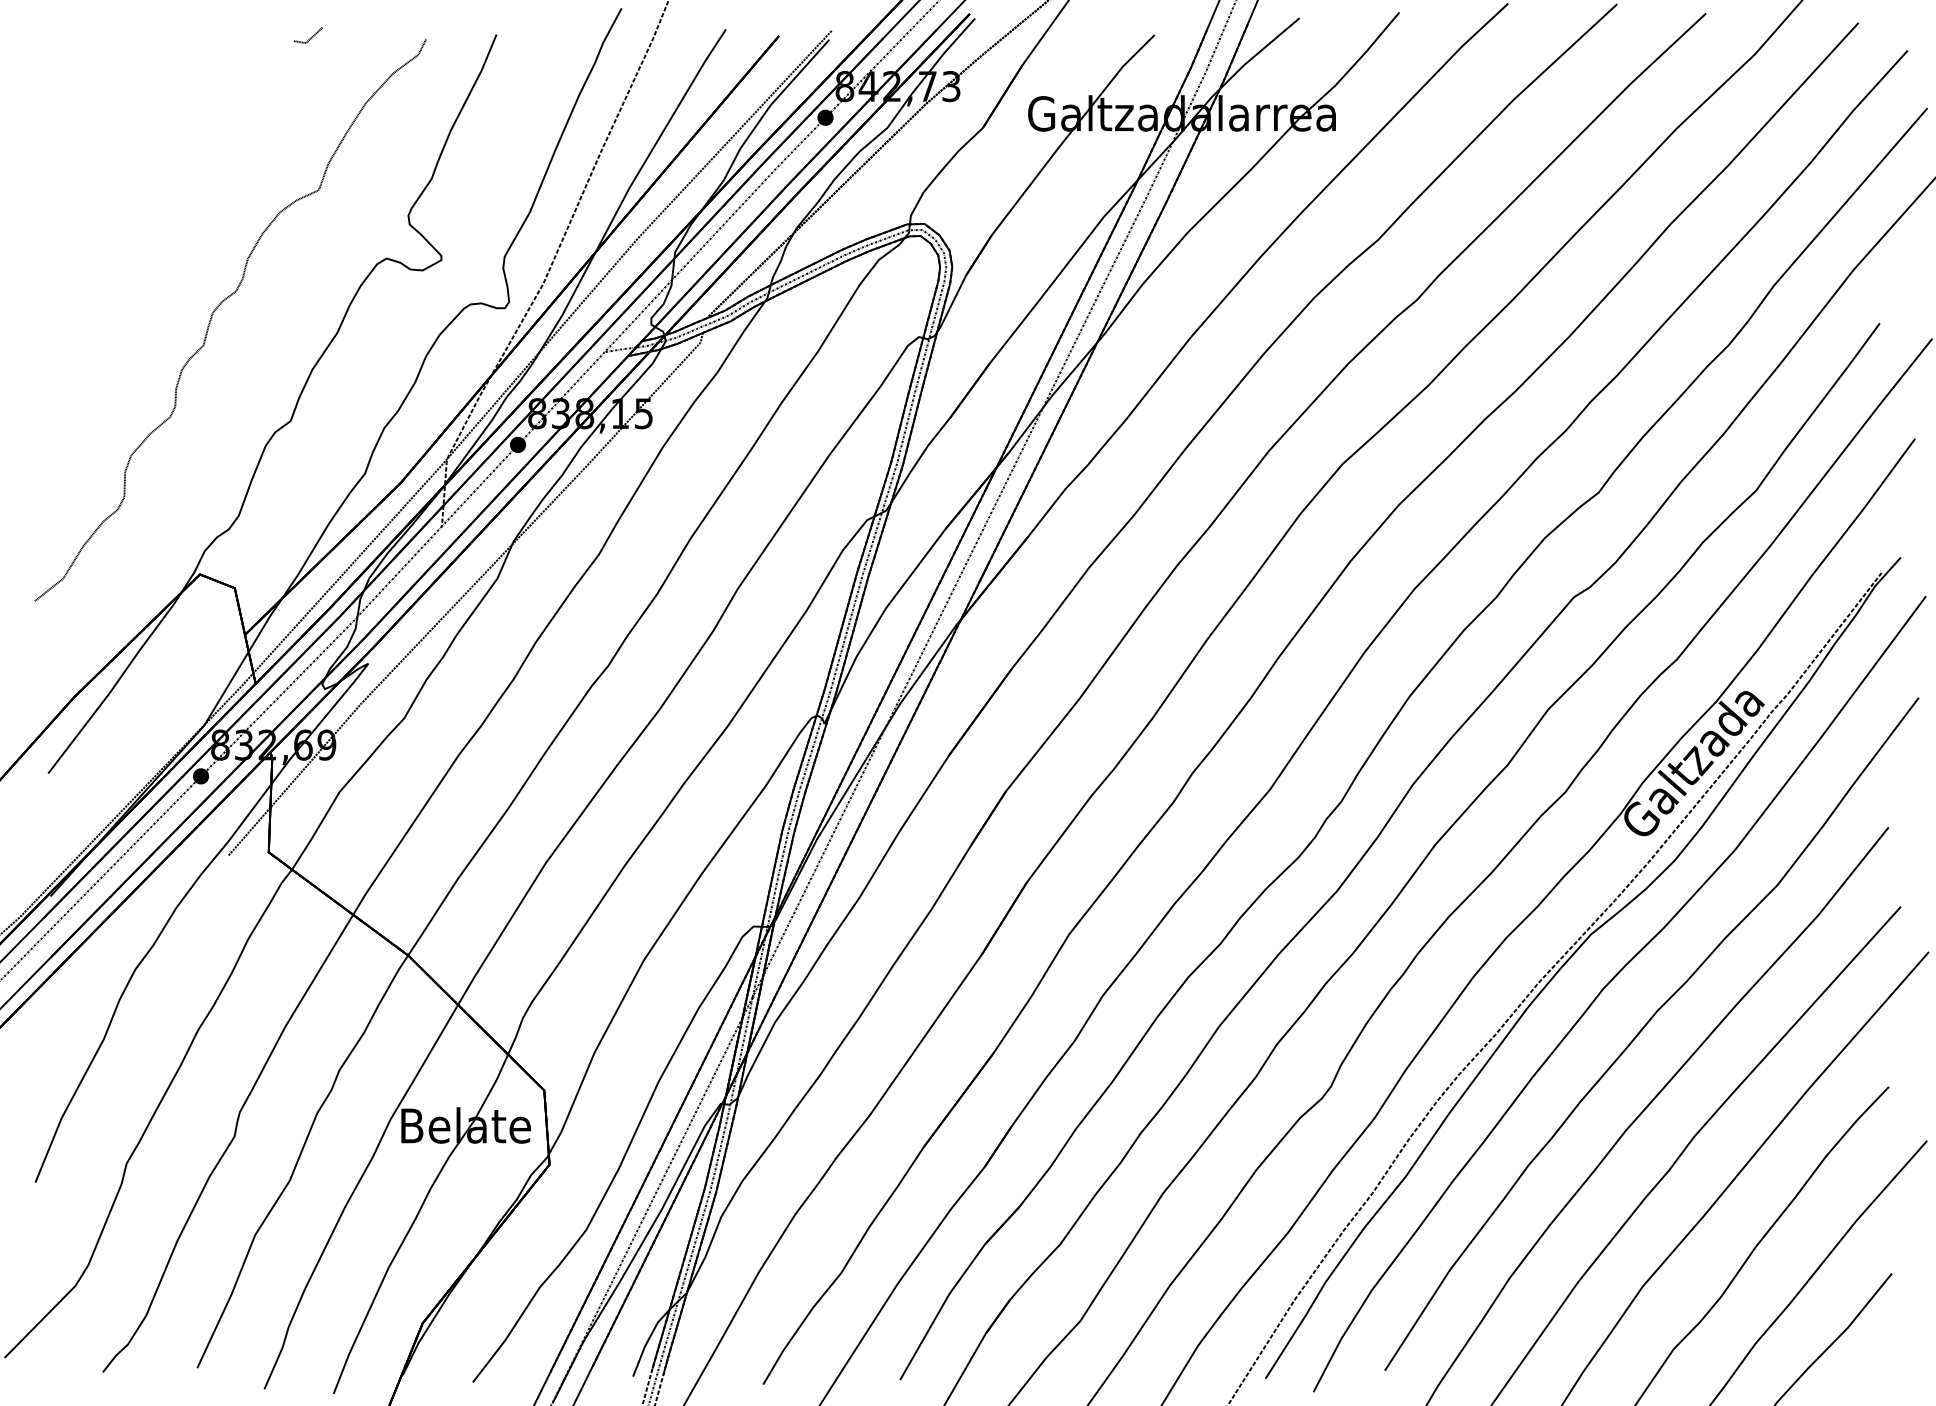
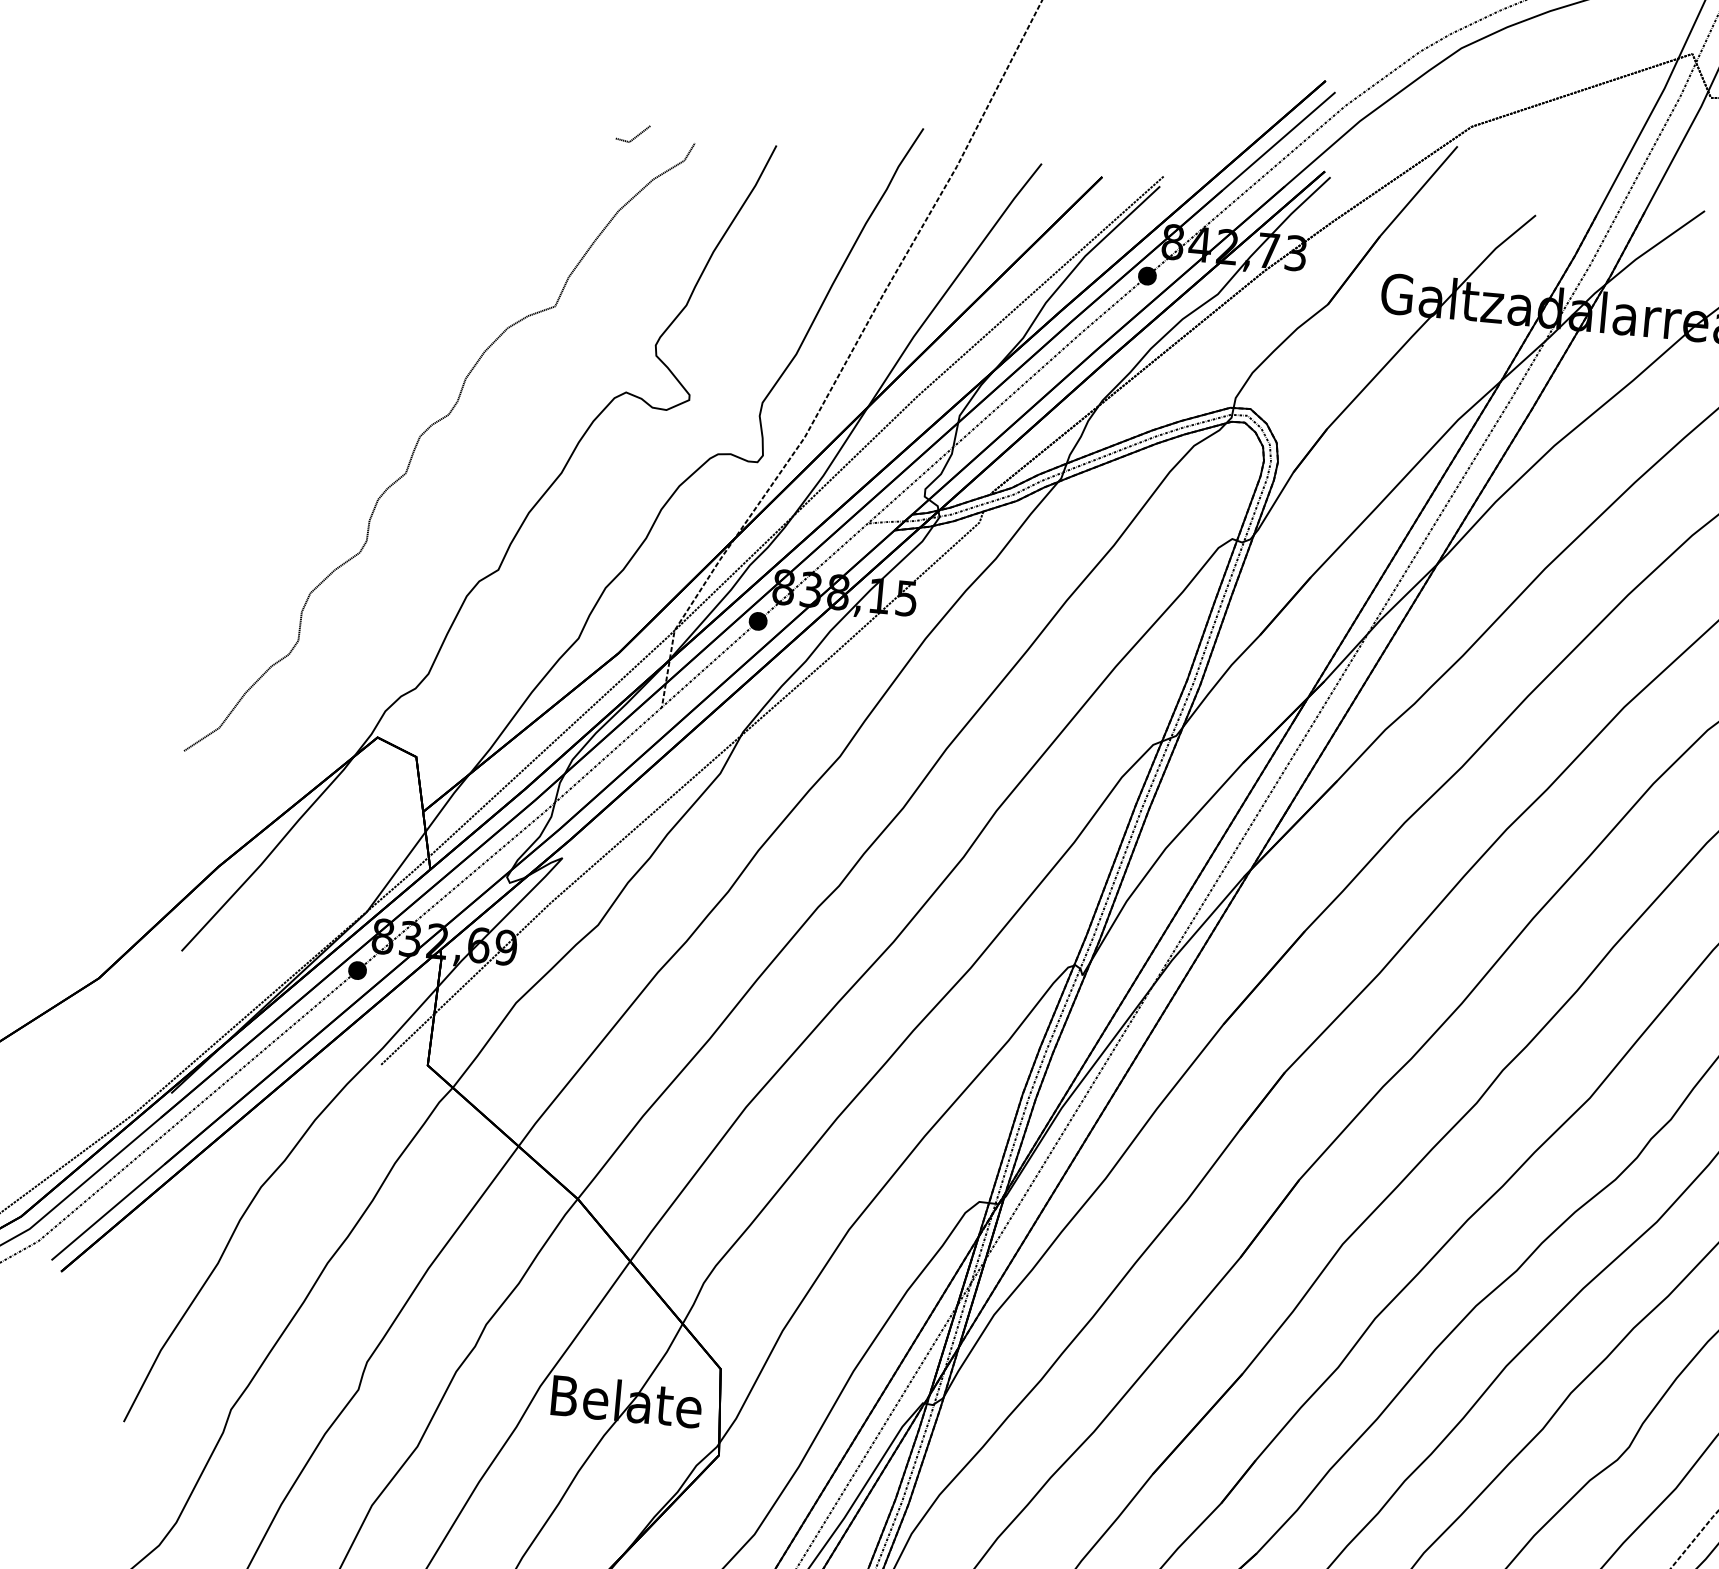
line: (310, 37) -> (635, 136), moved

